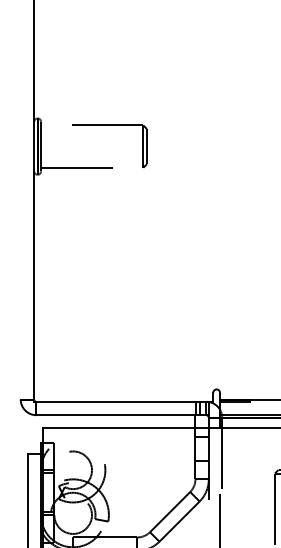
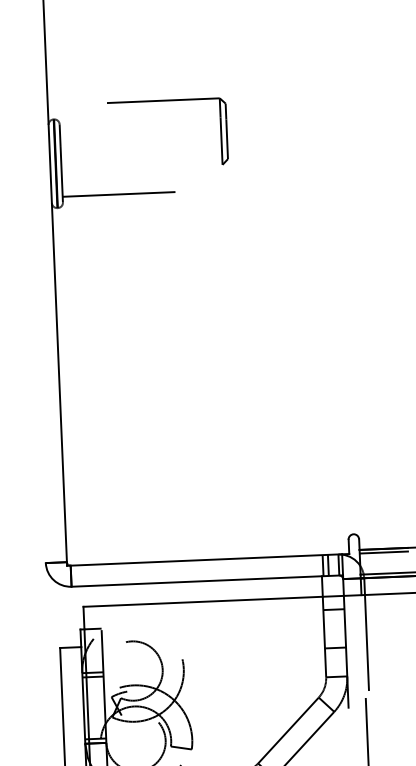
part: (109, 125) -> (166, 100), moved

